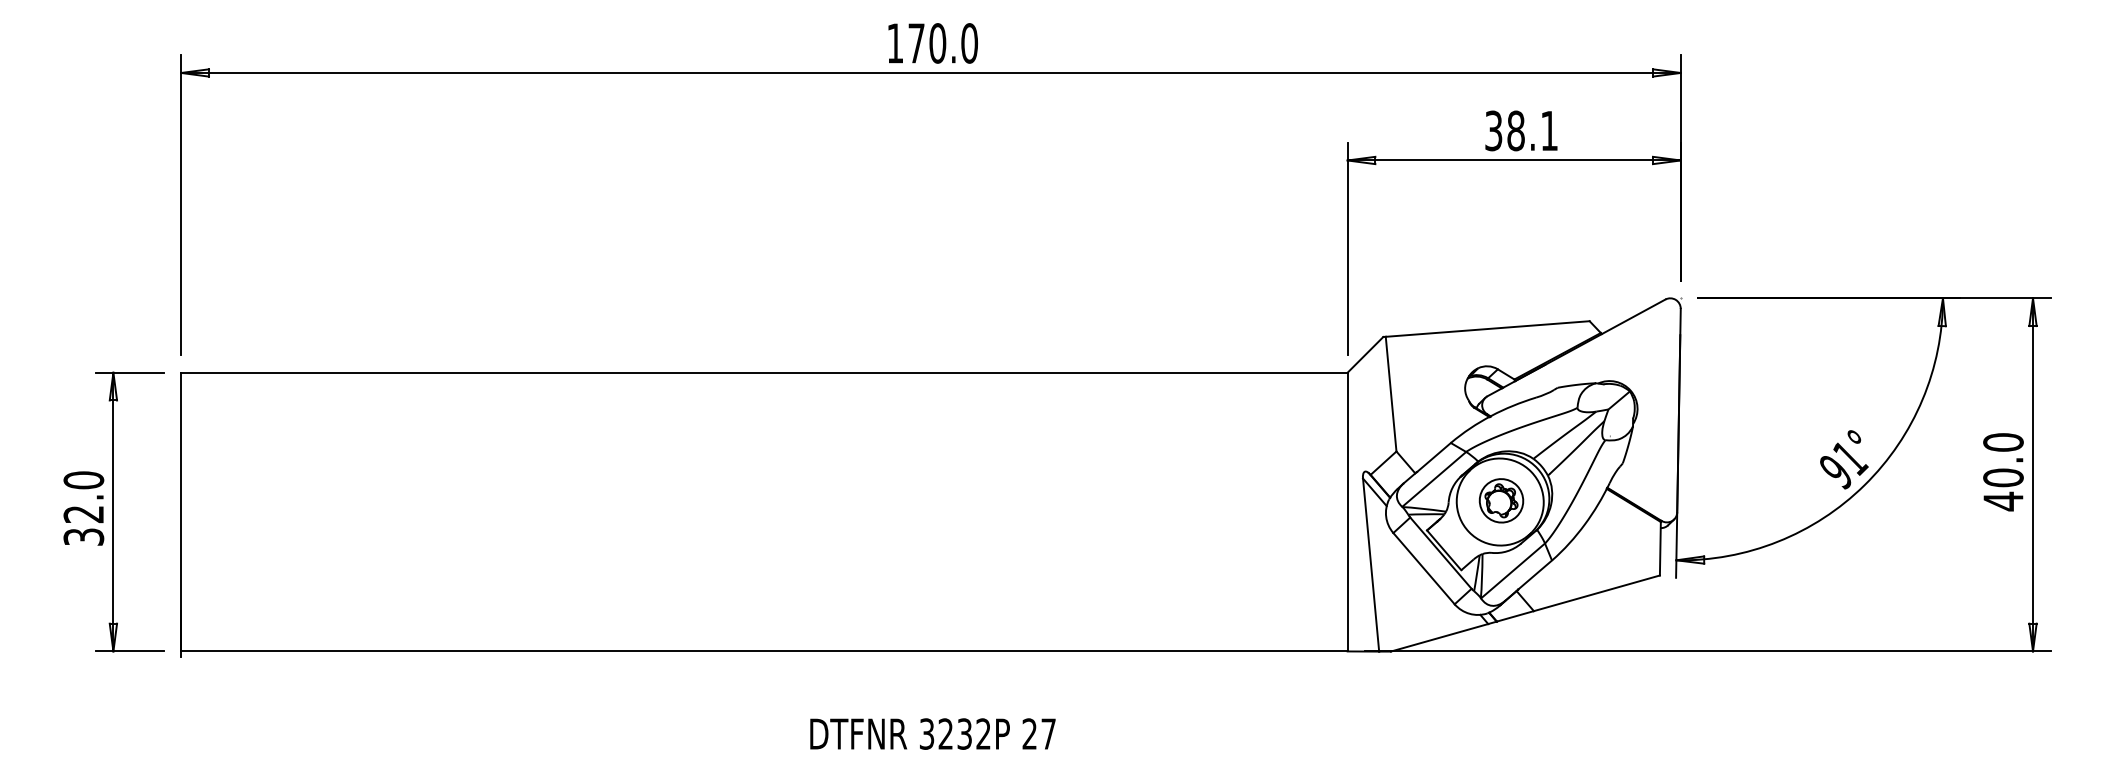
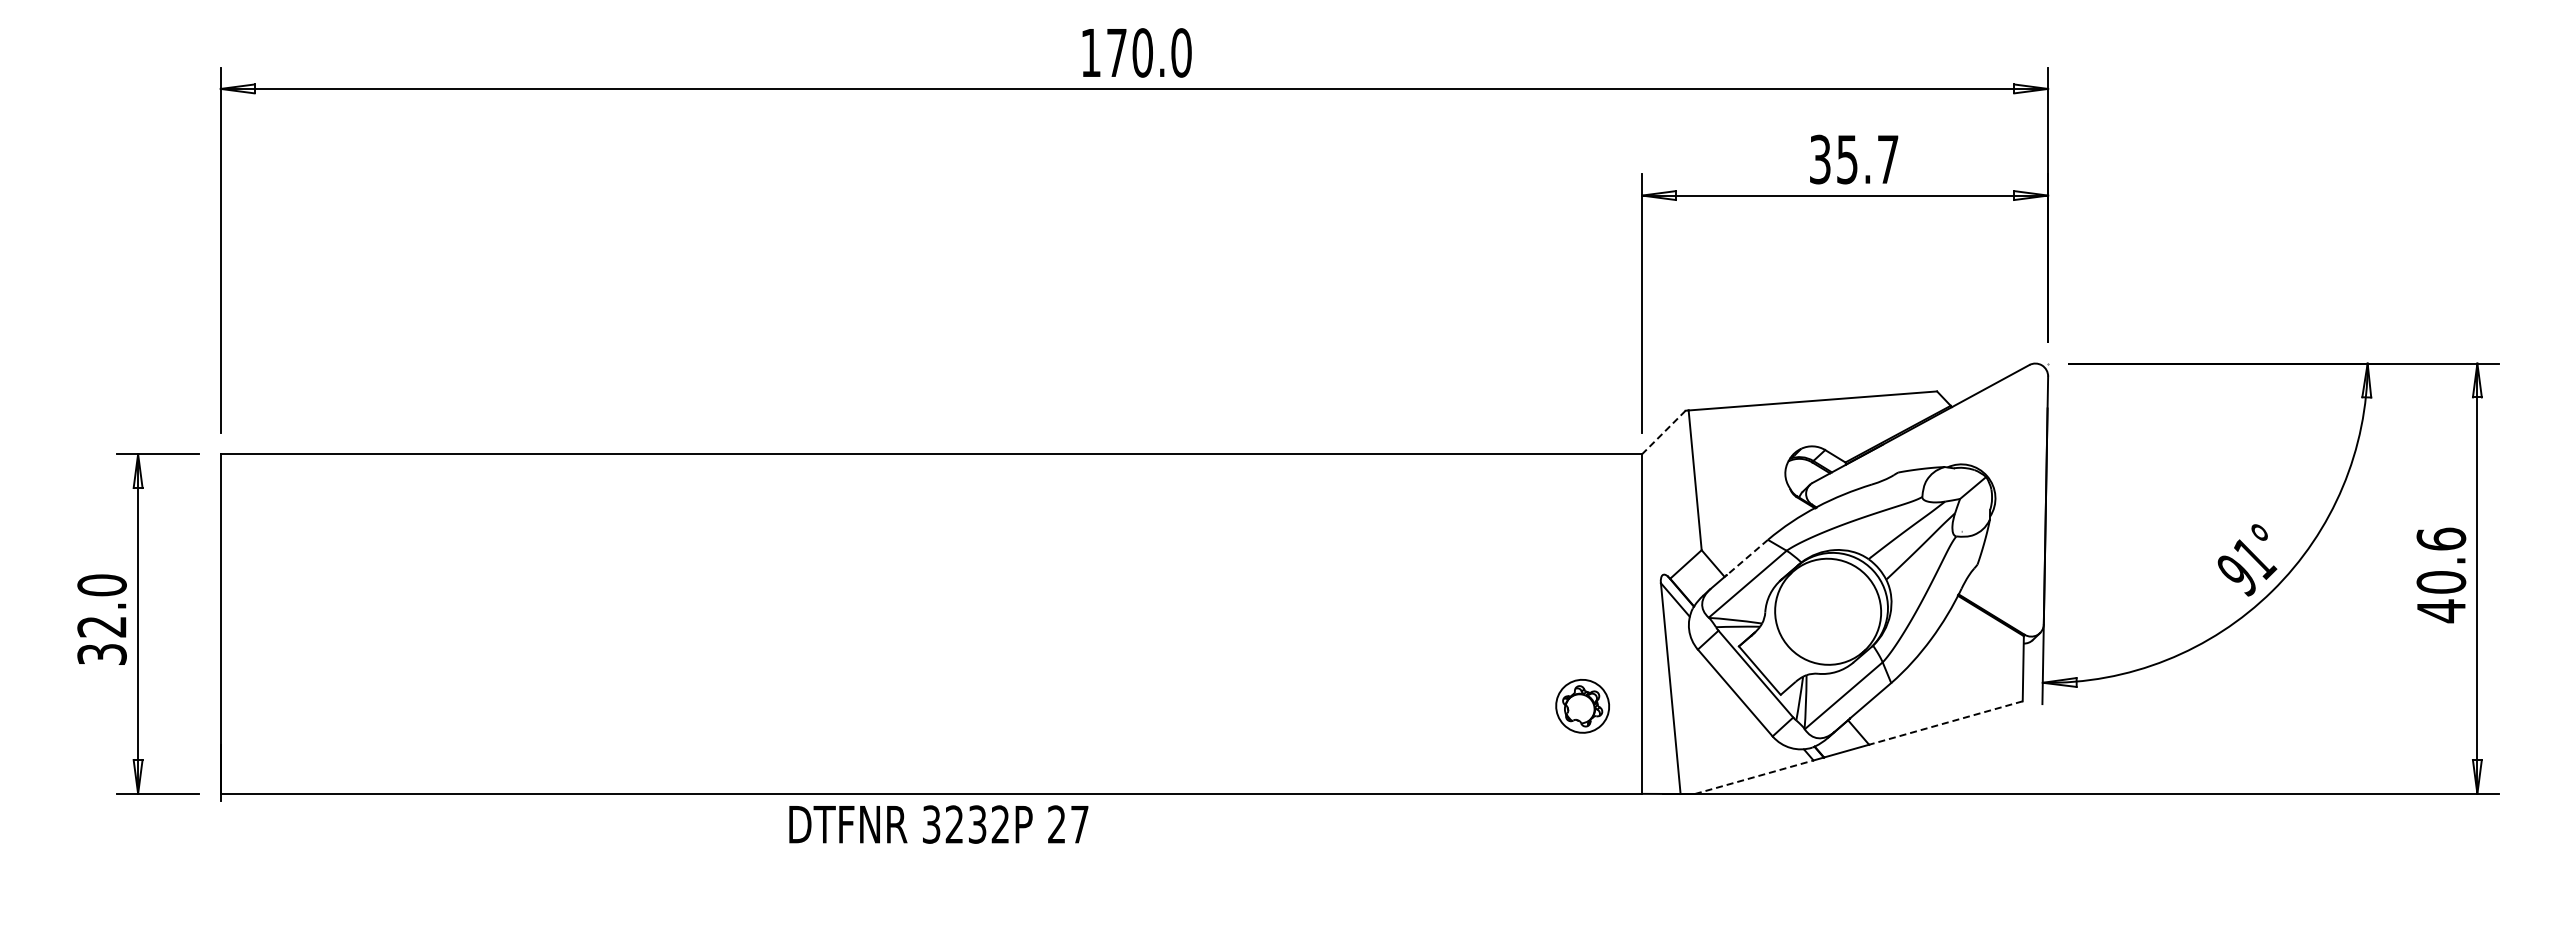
text: (1532, 130) -> (1867, 159), 38.1 -> 35.7
line: (1365, 354) -> (1663, 432), solid -> dashed
text: (2003, 441) -> (2441, 538), 40.0 -> 40.6
line: (1433, 457) -> (1746, 557), solid -> dashed
part: (1501, 500) -> (1582, 706), moved
line: (1596, 593) -> (1945, 723), solid -> dashed
line: (1439, 638) -> (1754, 777), solid -> dashed
text: (932, 734) -> (938, 824), moved

